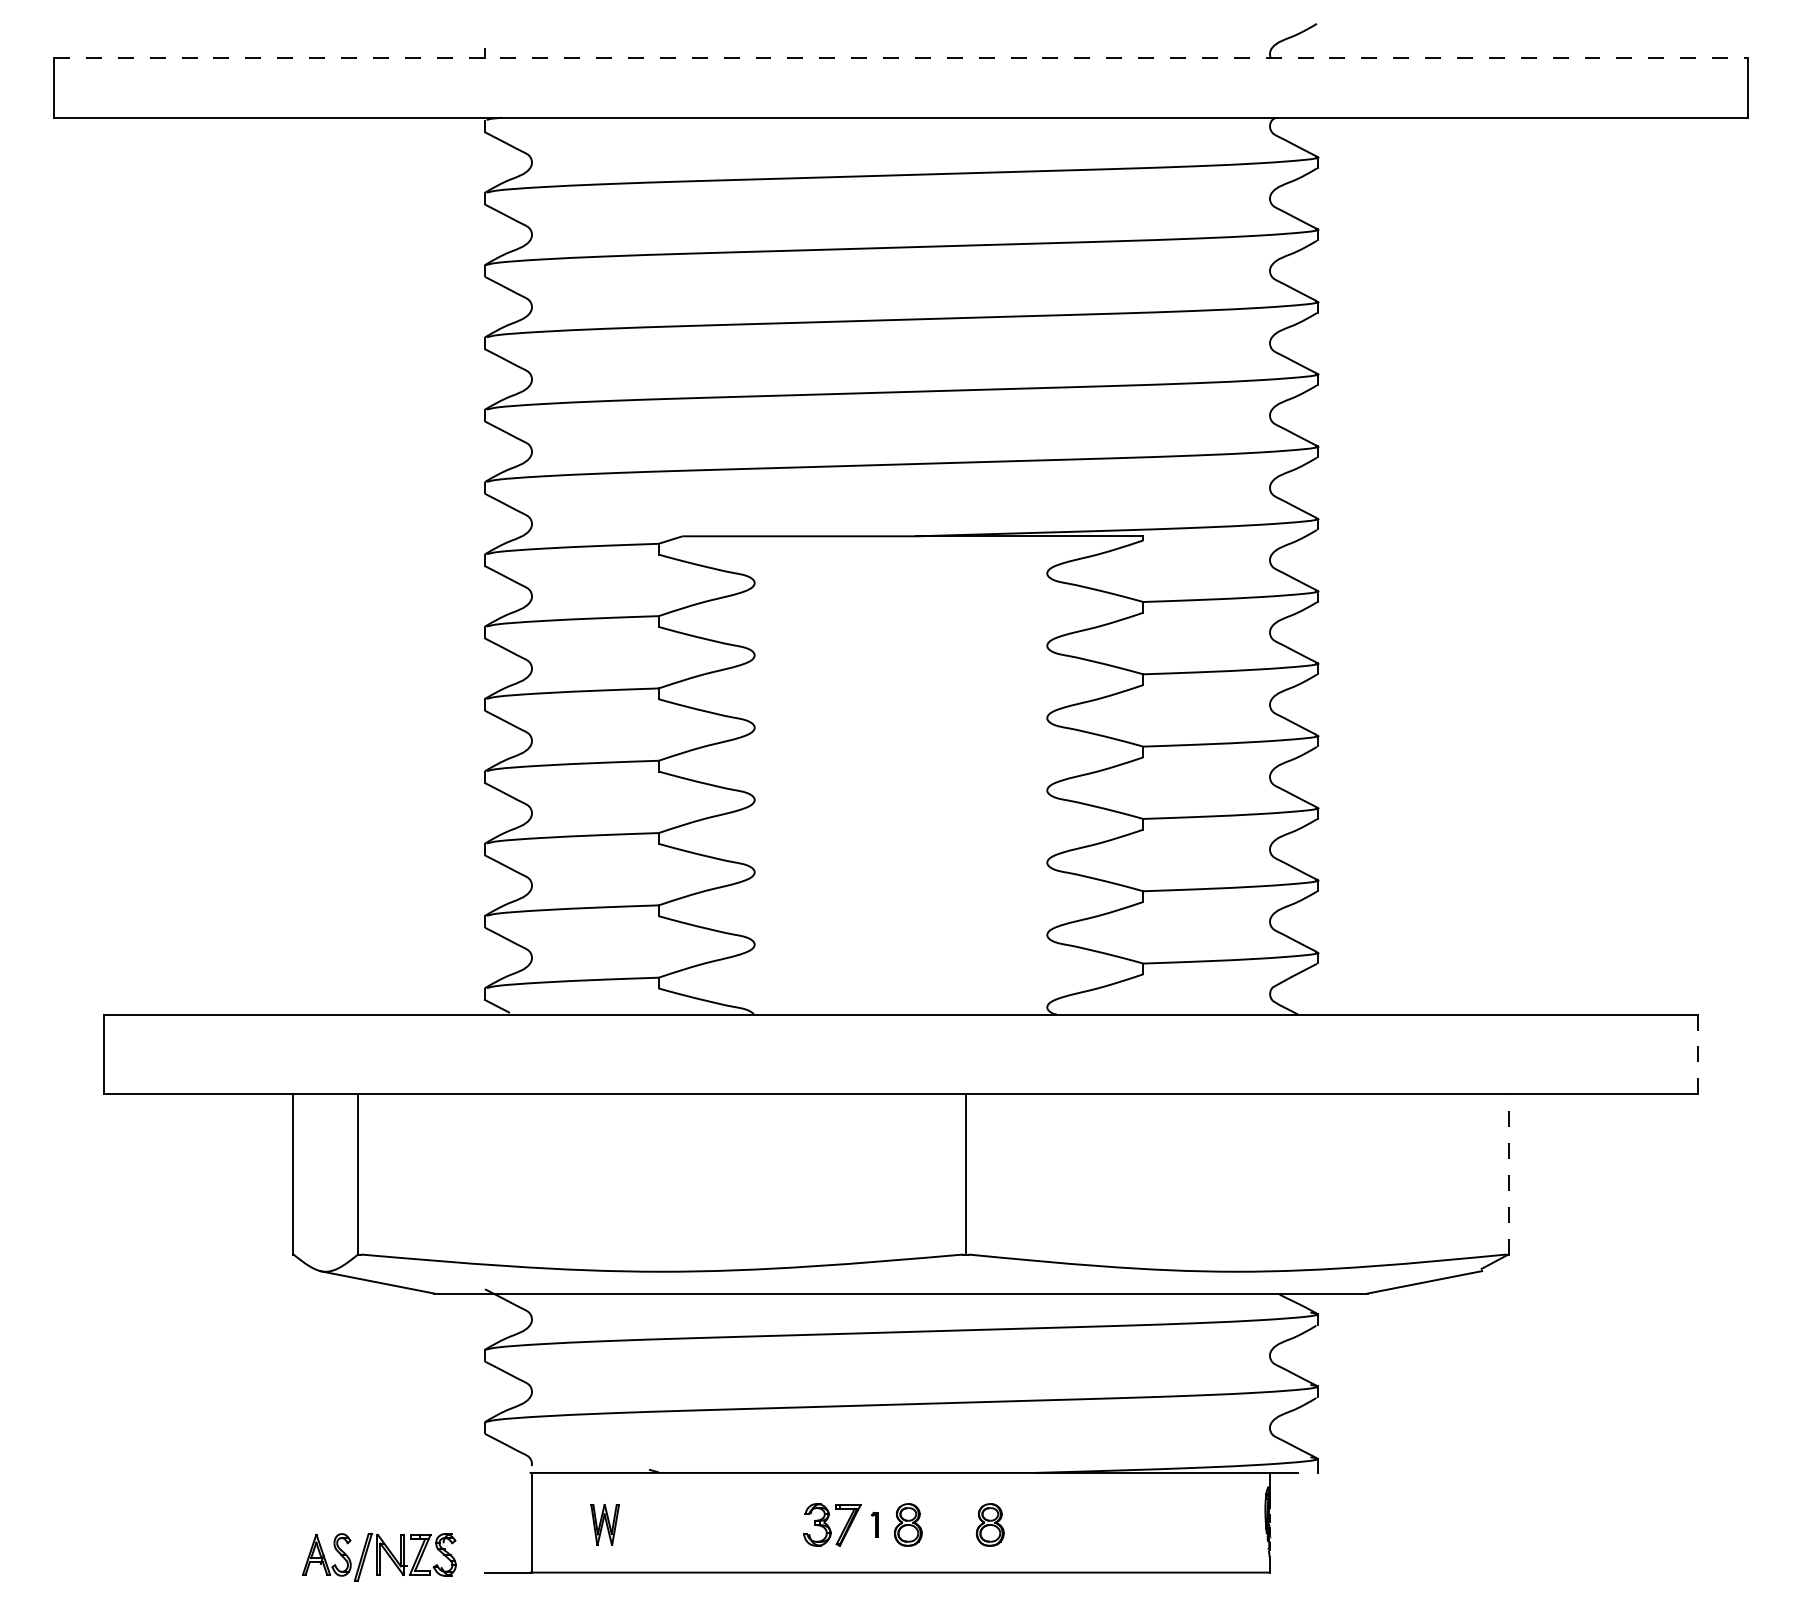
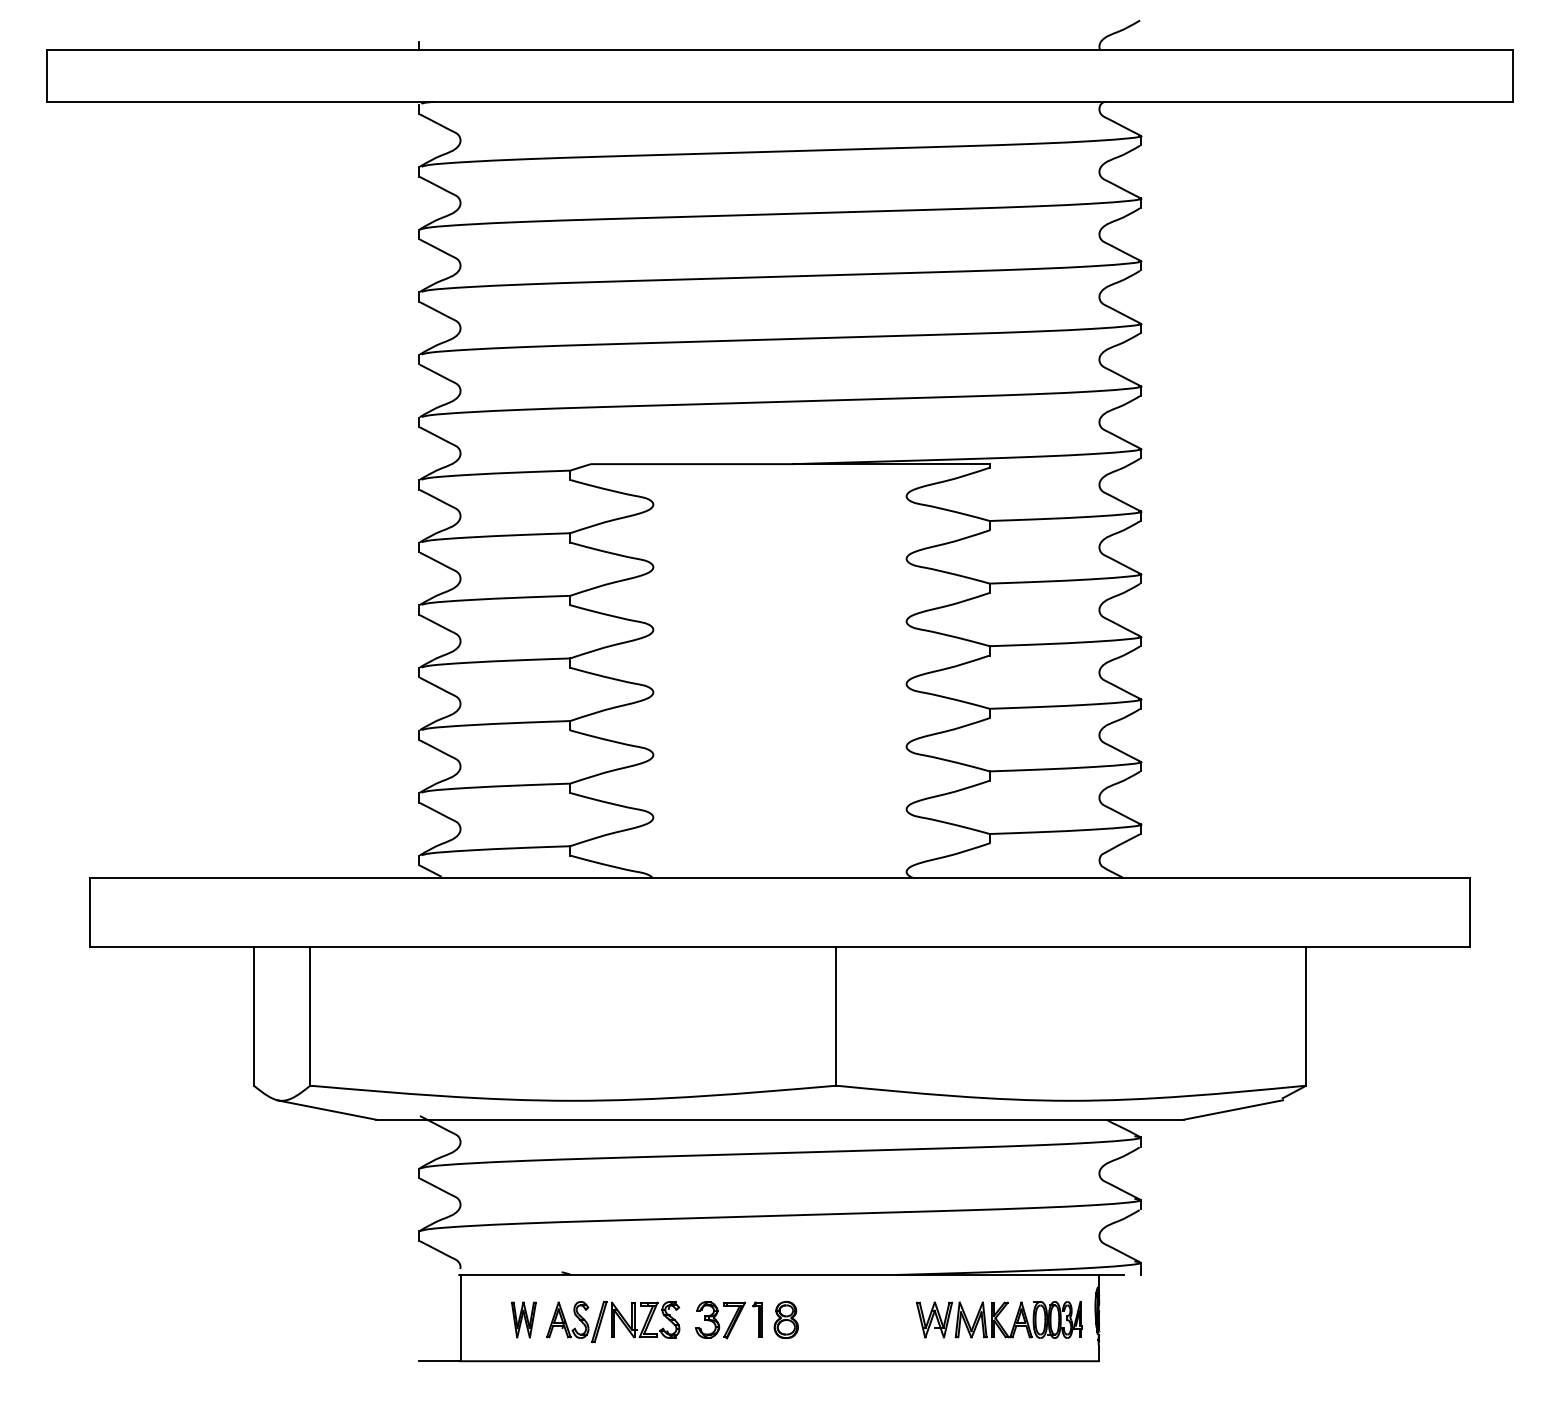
line: (900, 58) -> (779, 50), dashed -> solid
line: (1698, 1054) -> (1470, 912), dashed -> solid
line: (1508, 1173) -> (1305, 1015), dashed -> solid
part: (874, 1524) -> (757, 1319), size x1.67
part: (989, 1524) -> (856, 1319), removed
part: (1154, 1524) -> (999, 1319), added
part: (379, 1557) -> (613, 1322), moved

